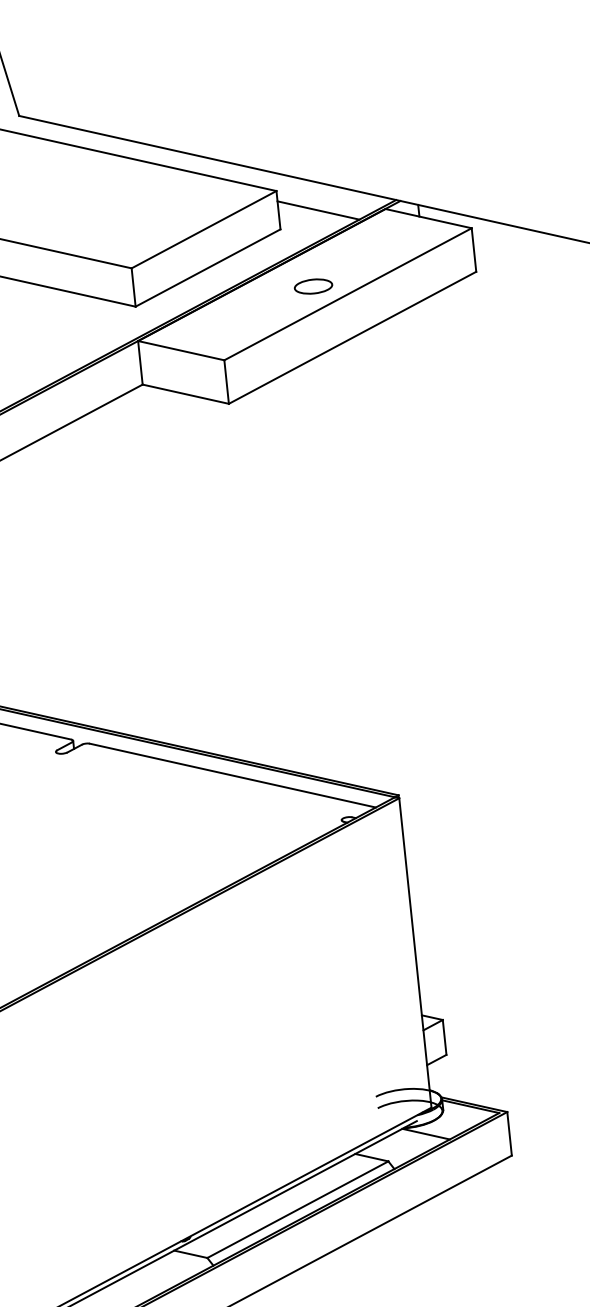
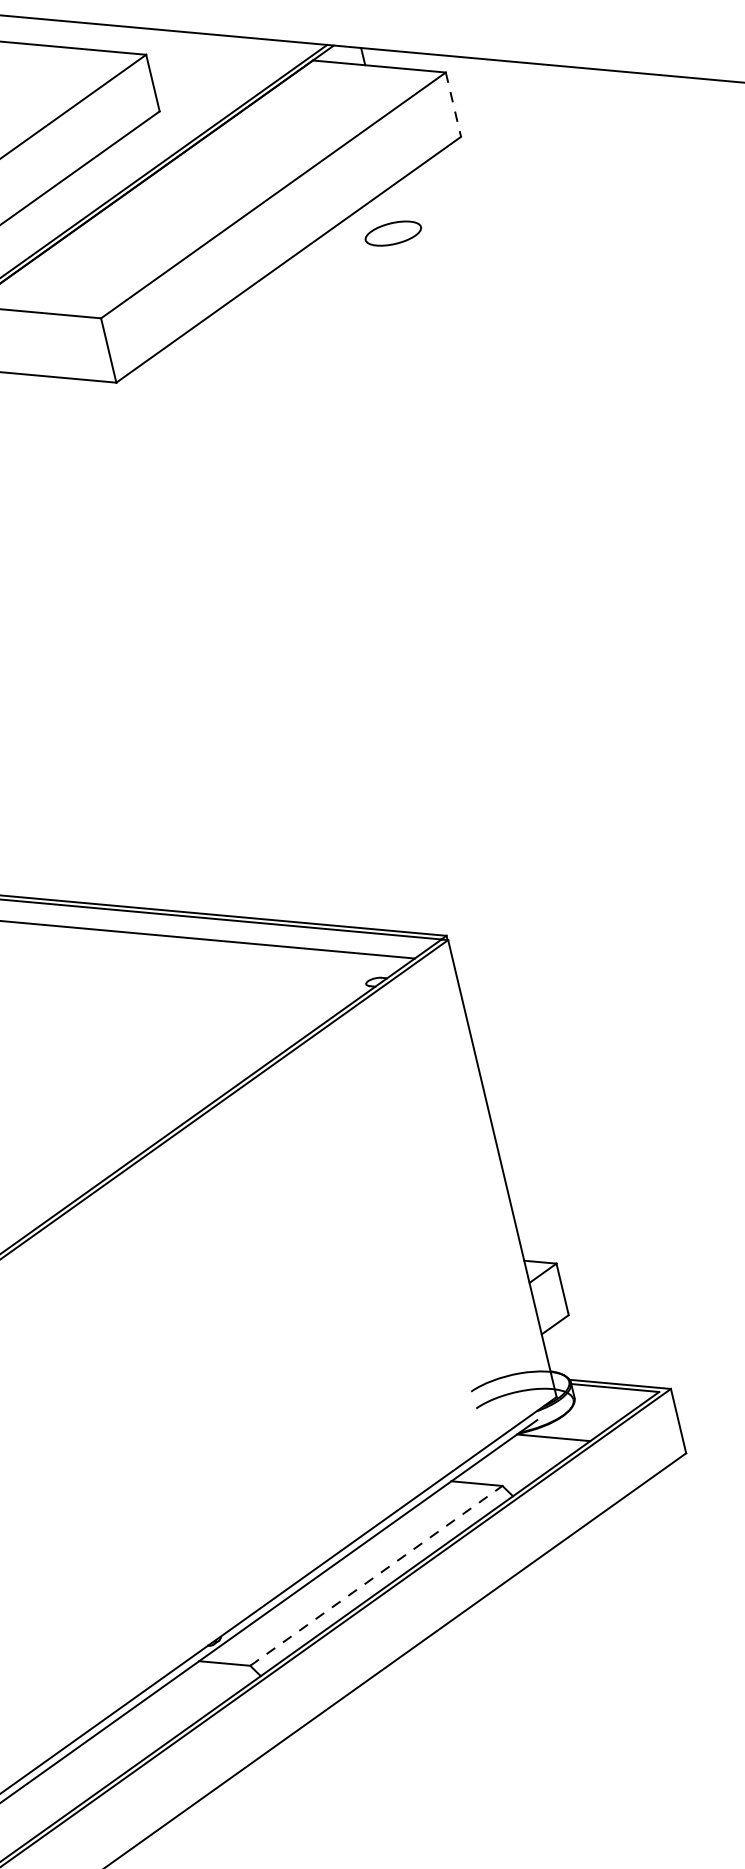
line: (318, 210) -> (212, 75), removed
line: (473, 250) -> (452, 105), solid -> dashed
part: (313, 286) -> (393, 233), moved
line: (297, 1209) -> (375, 1575), solid -> dashed

